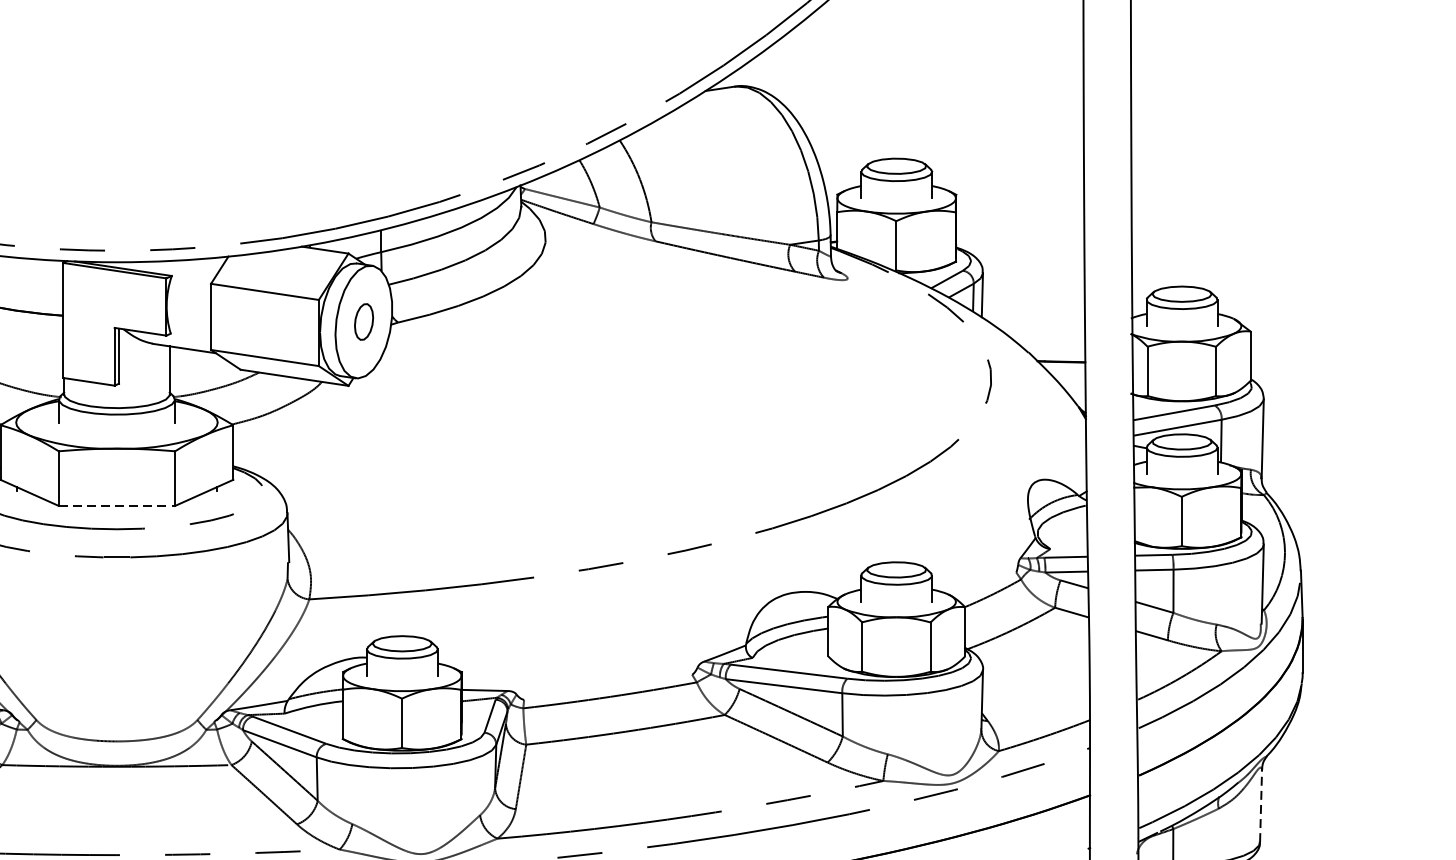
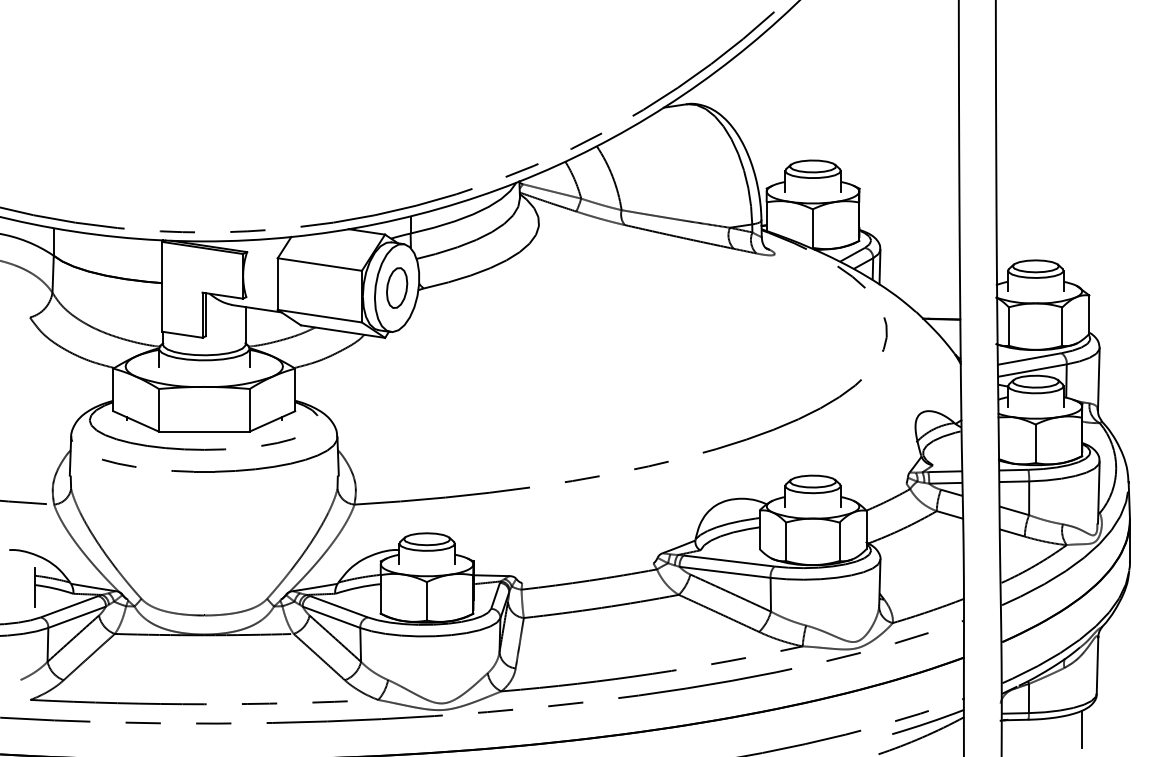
part: (364, 321) -> (397, 287), size x1.43
line: (117, 505) -> (204, 431), dashed -> solid
line: (1261, 805) -> (1097, 665), dashed -> solid

